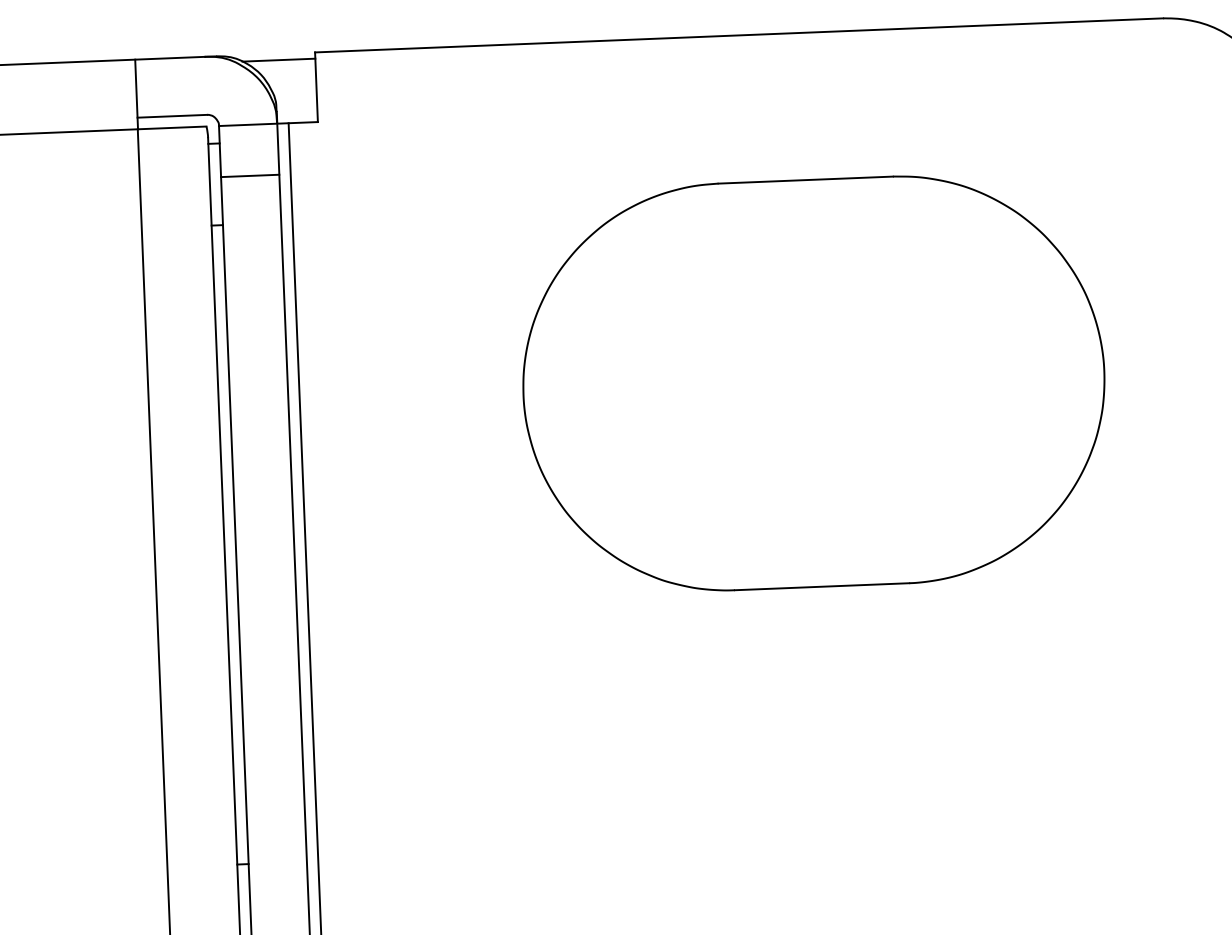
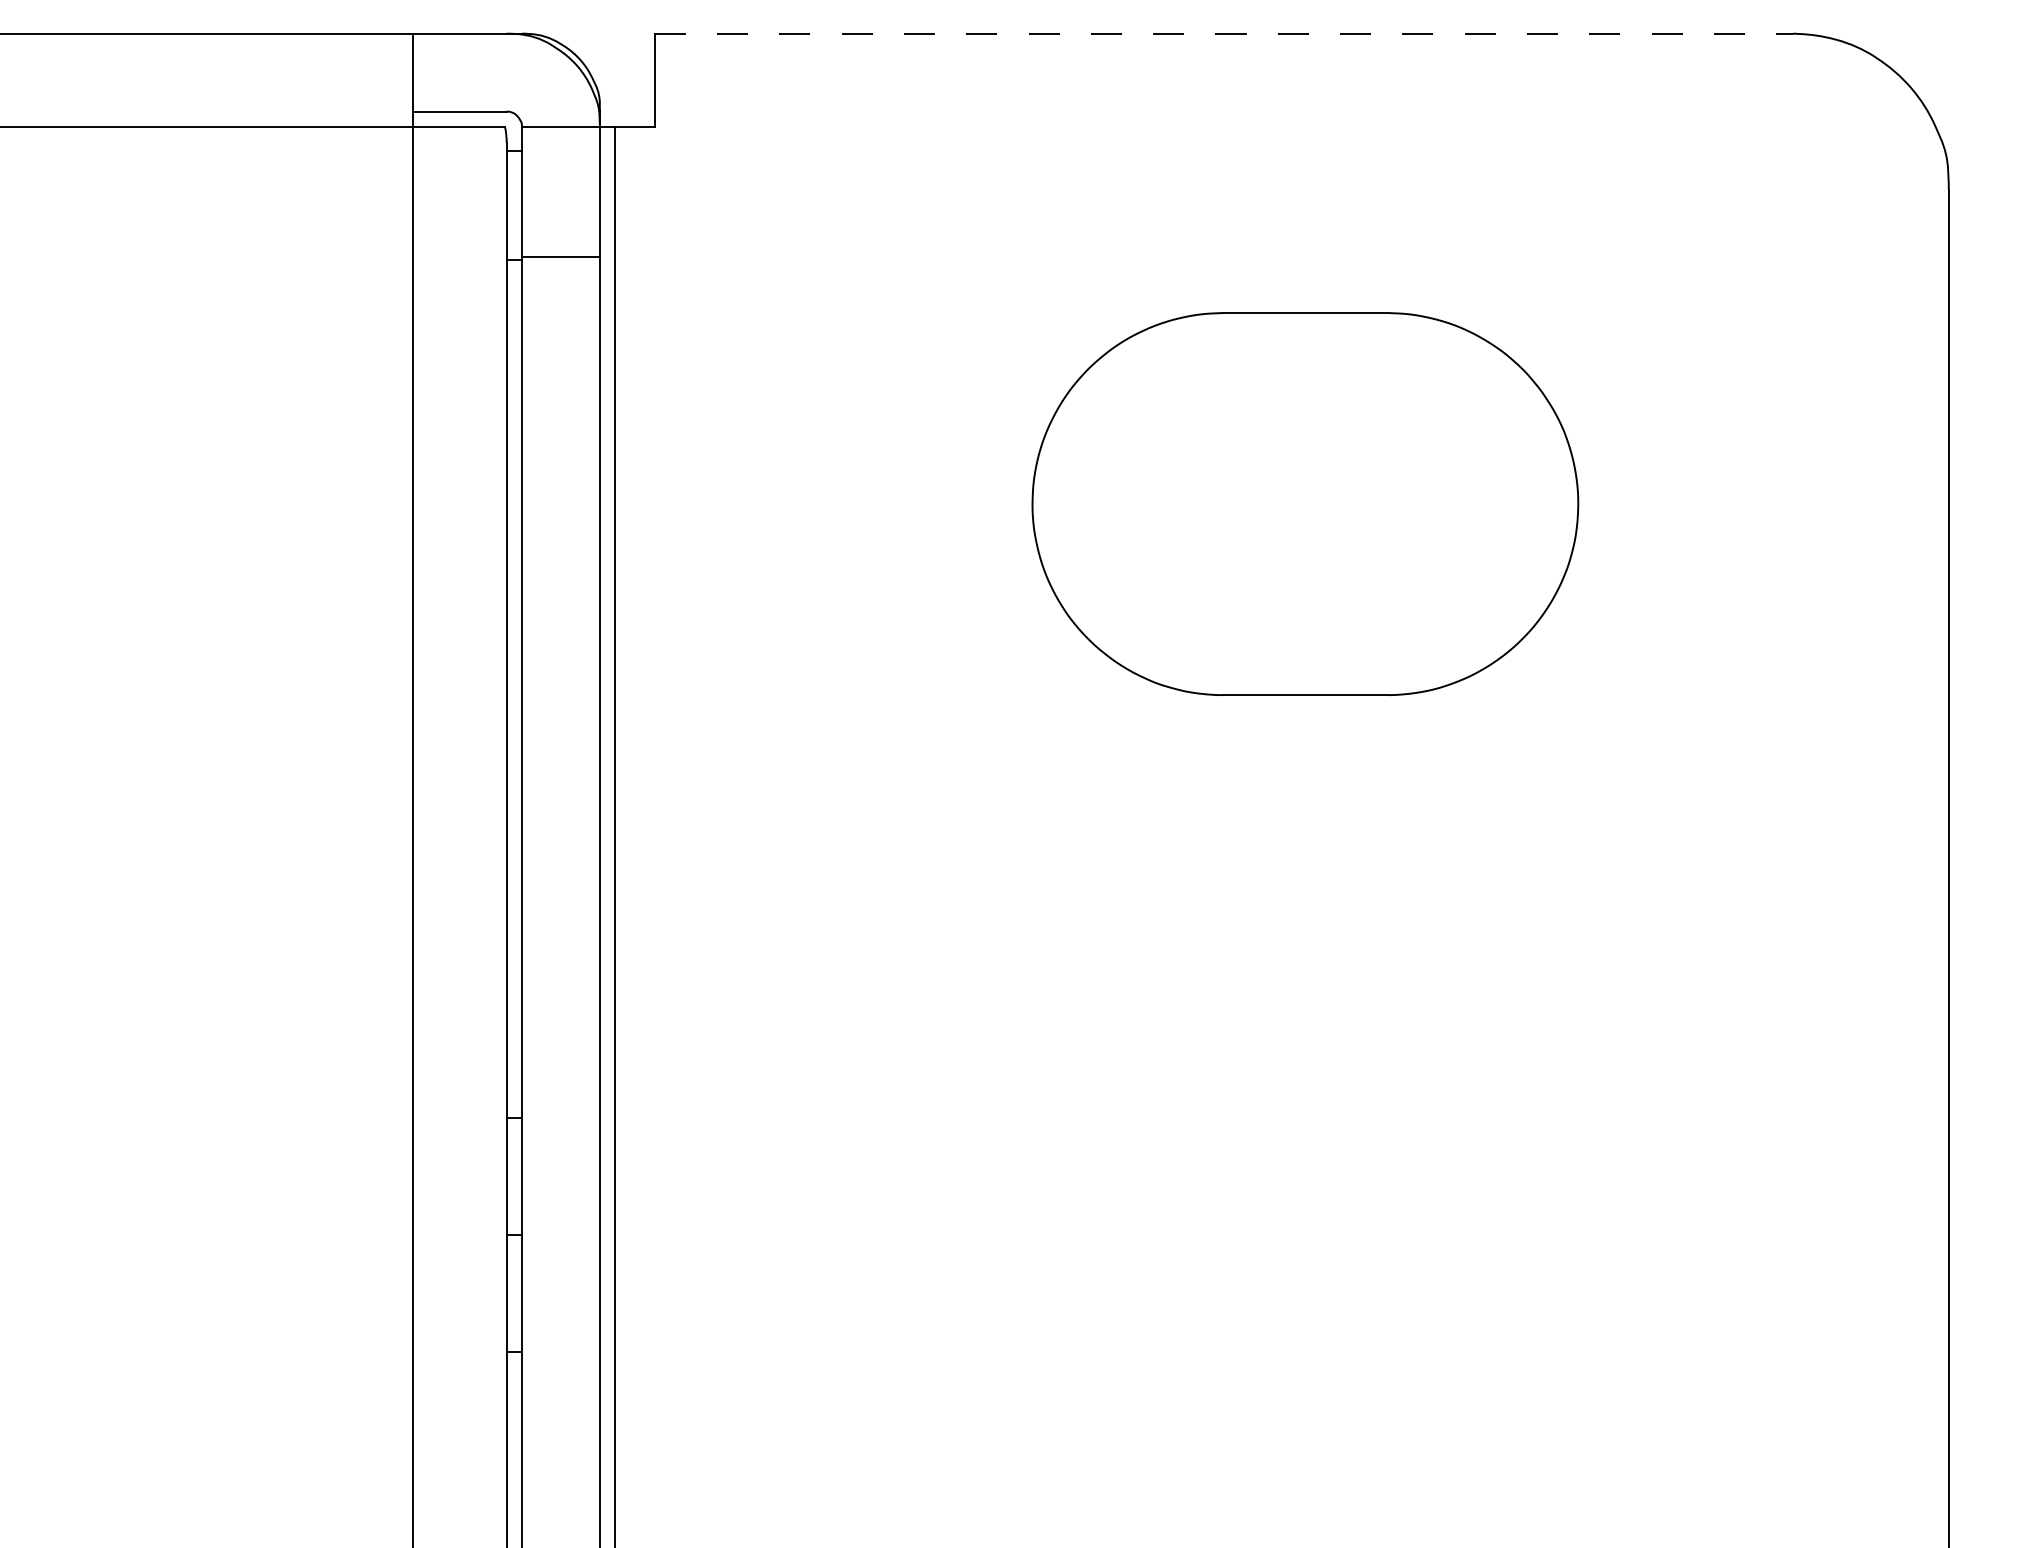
line: (739, 35) -> (1224, 33), solid -> dashed
line: (278, 60) -> (605, 42), removed
line: (249, 175) -> (560, 256), moved
part: (814, 382) -> (1305, 503), size x0.7

